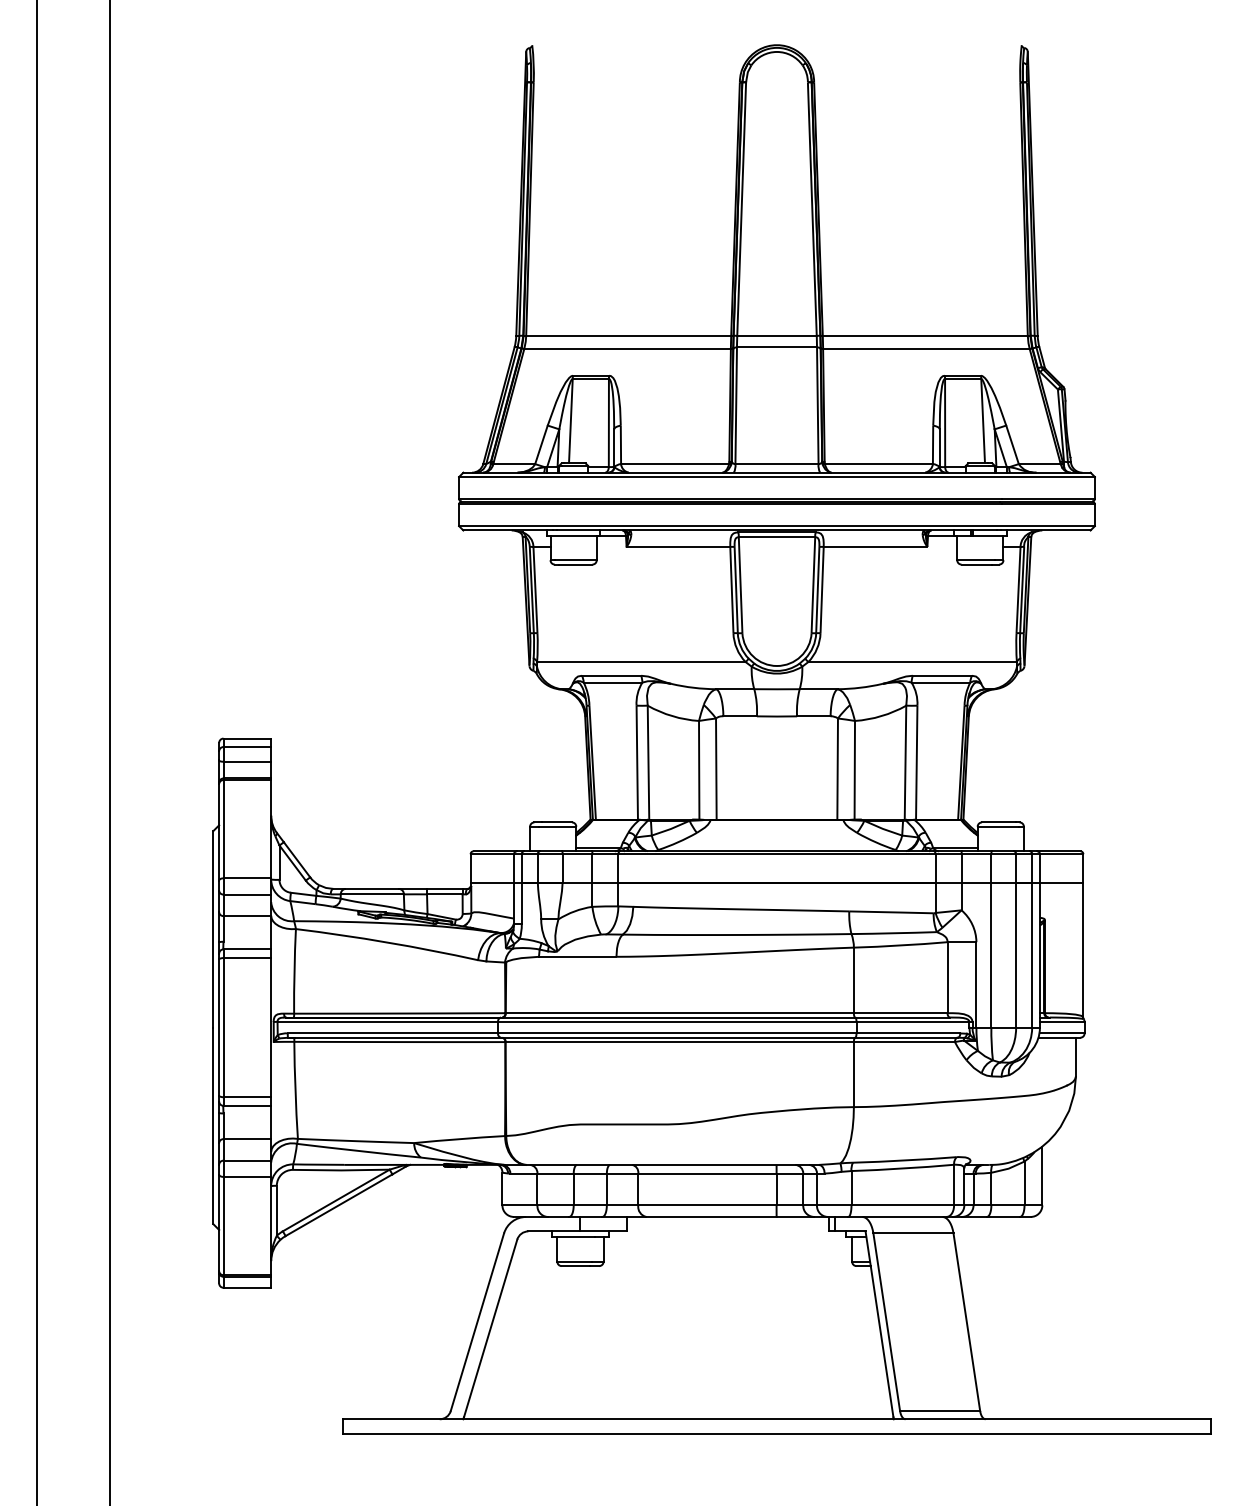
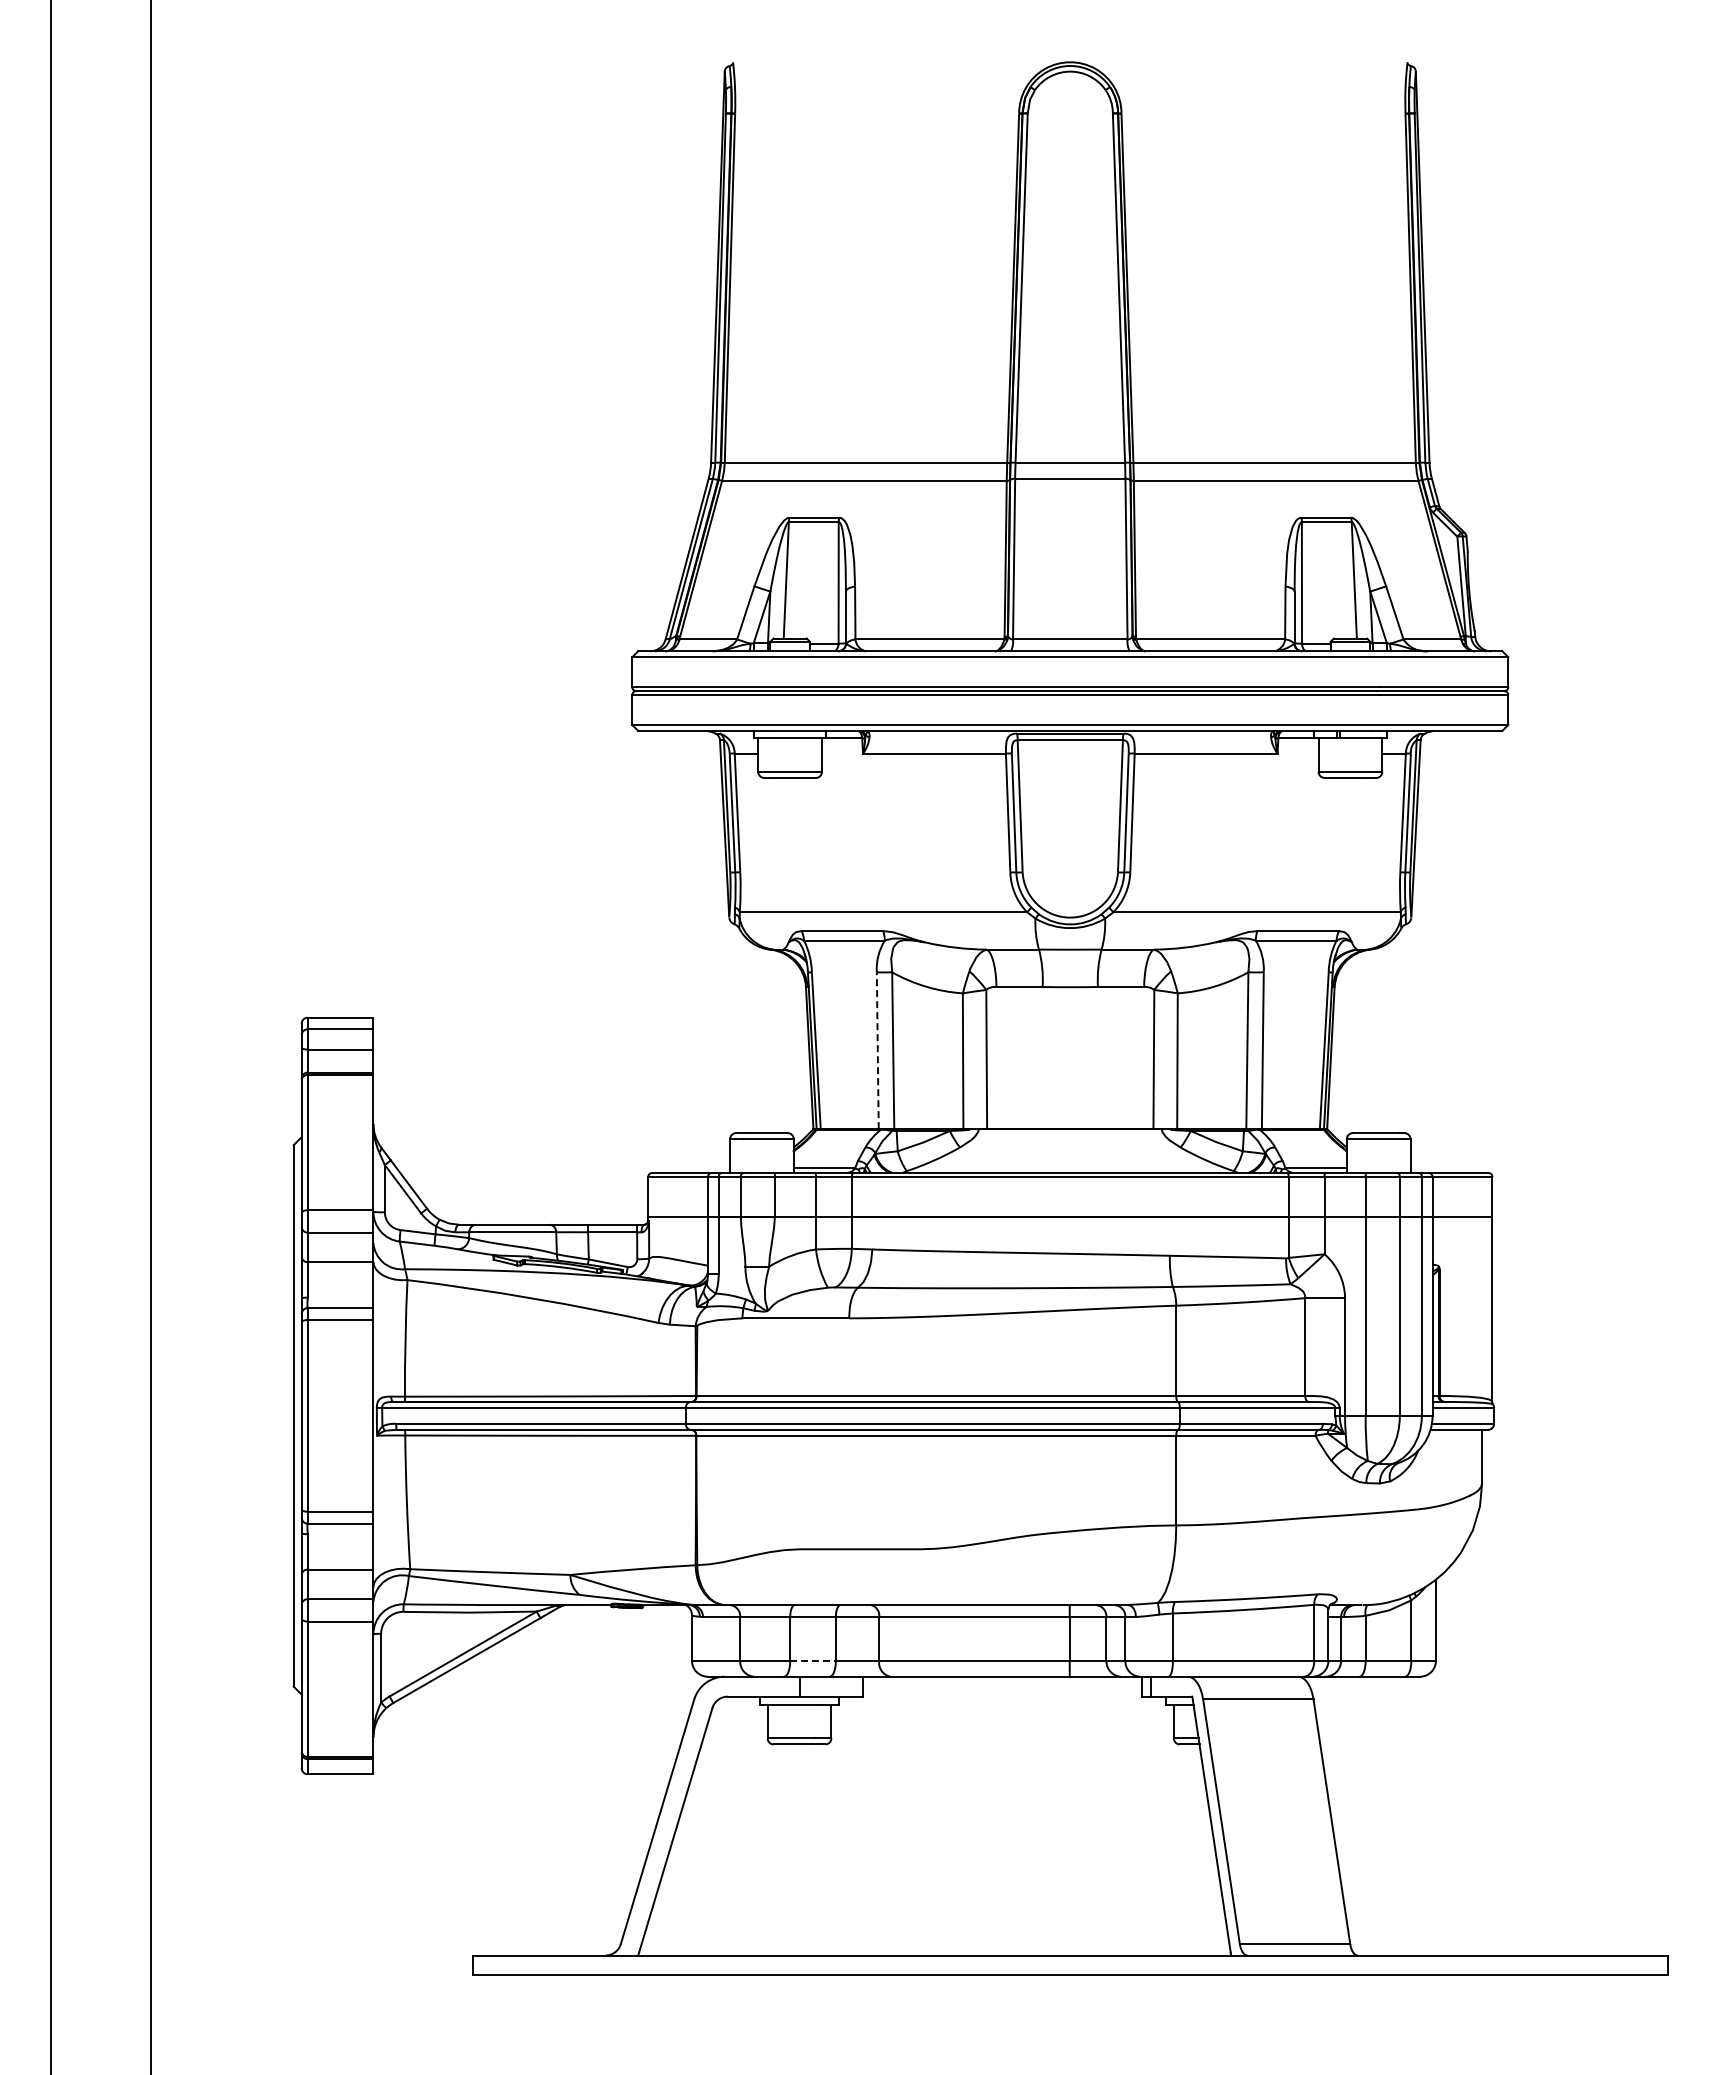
line: (637, 762) -> (877, 1050), solid -> dashed
line: (590, 1205) -> (813, 1660), solid -> dashed

